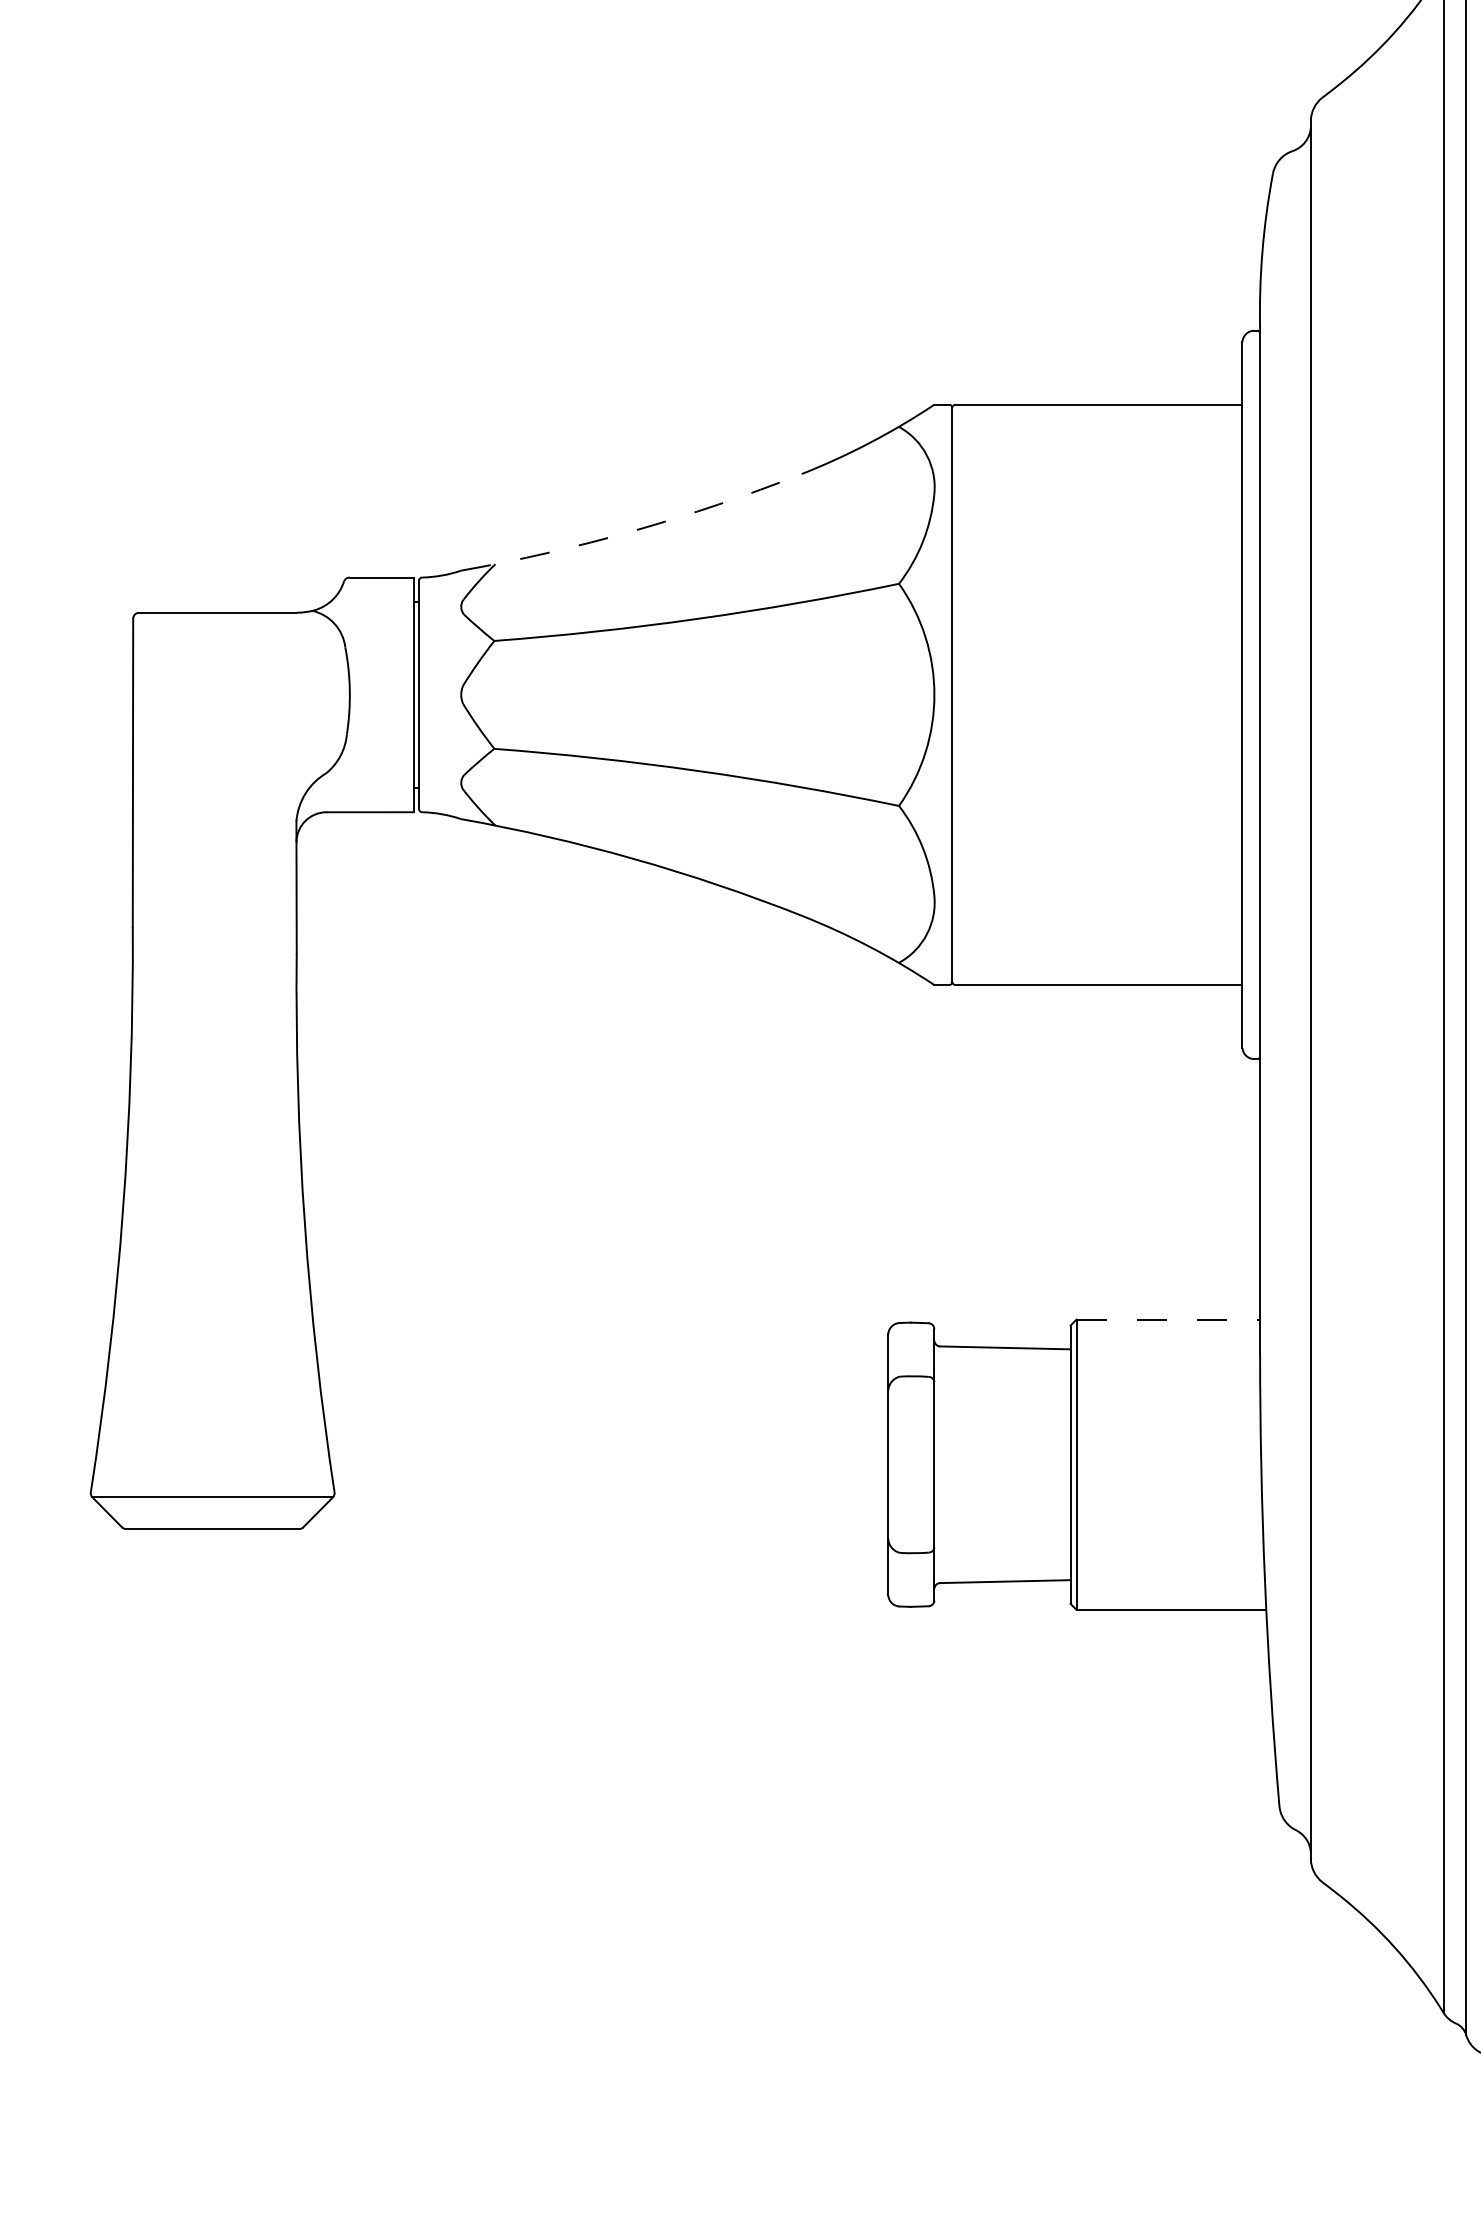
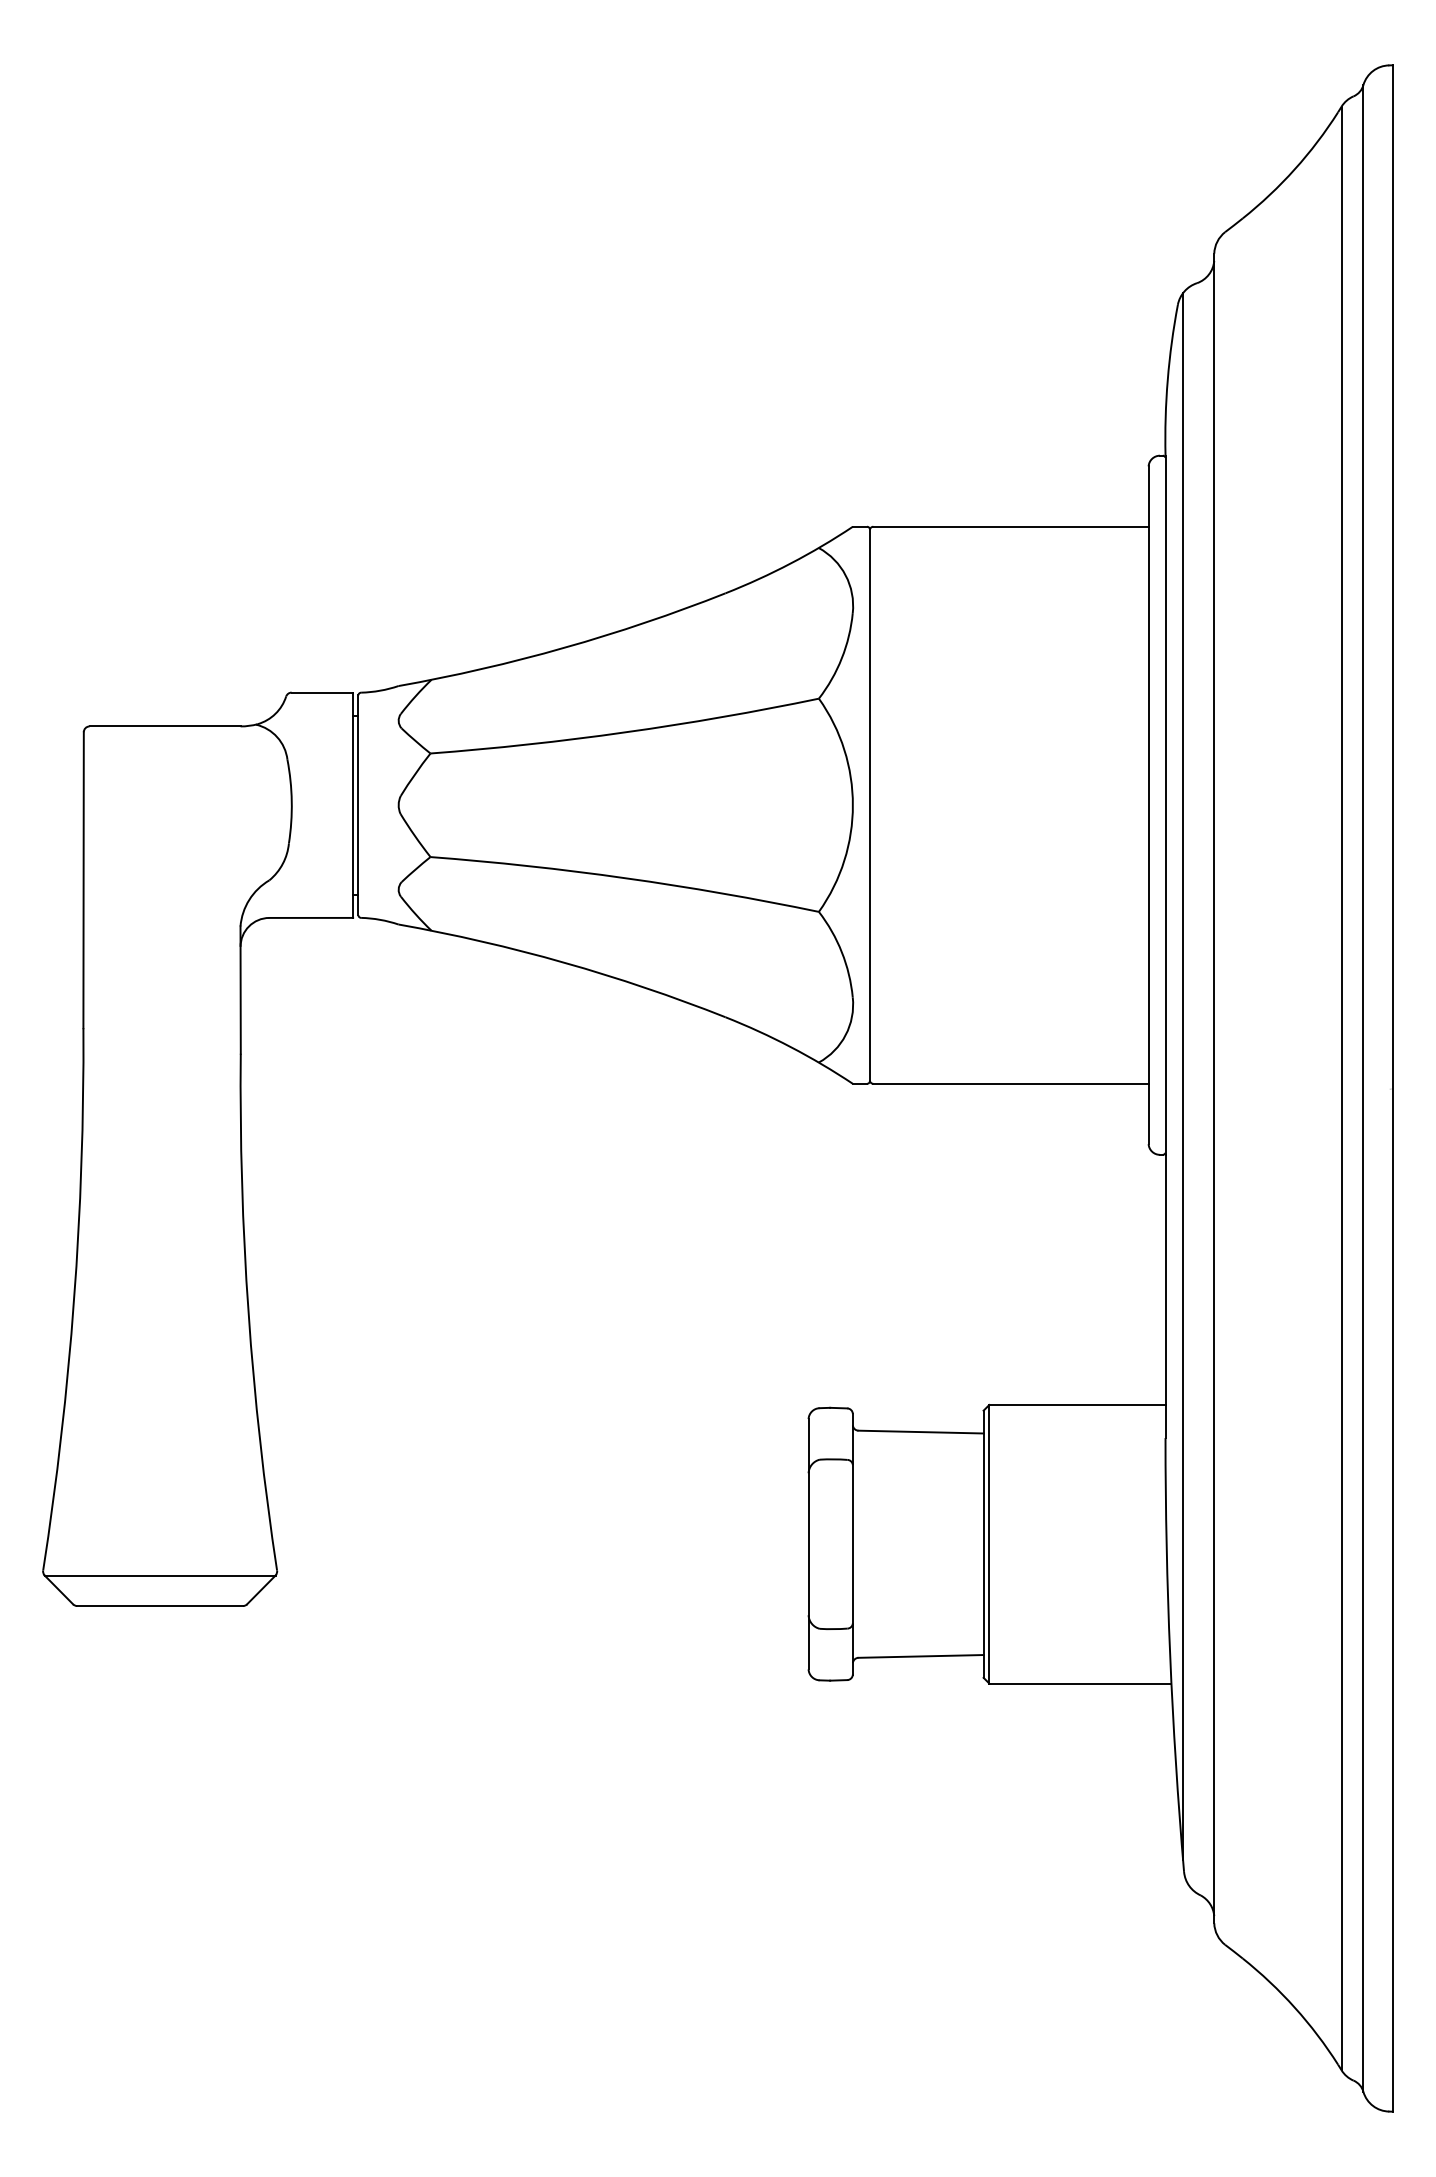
arc: (633, 530) -> (564, 647), dashed -> solid
line: (1278, 977) -> (1183, 1076), added
line: (1168, 1319) -> (1077, 1404), dashed -> solid

